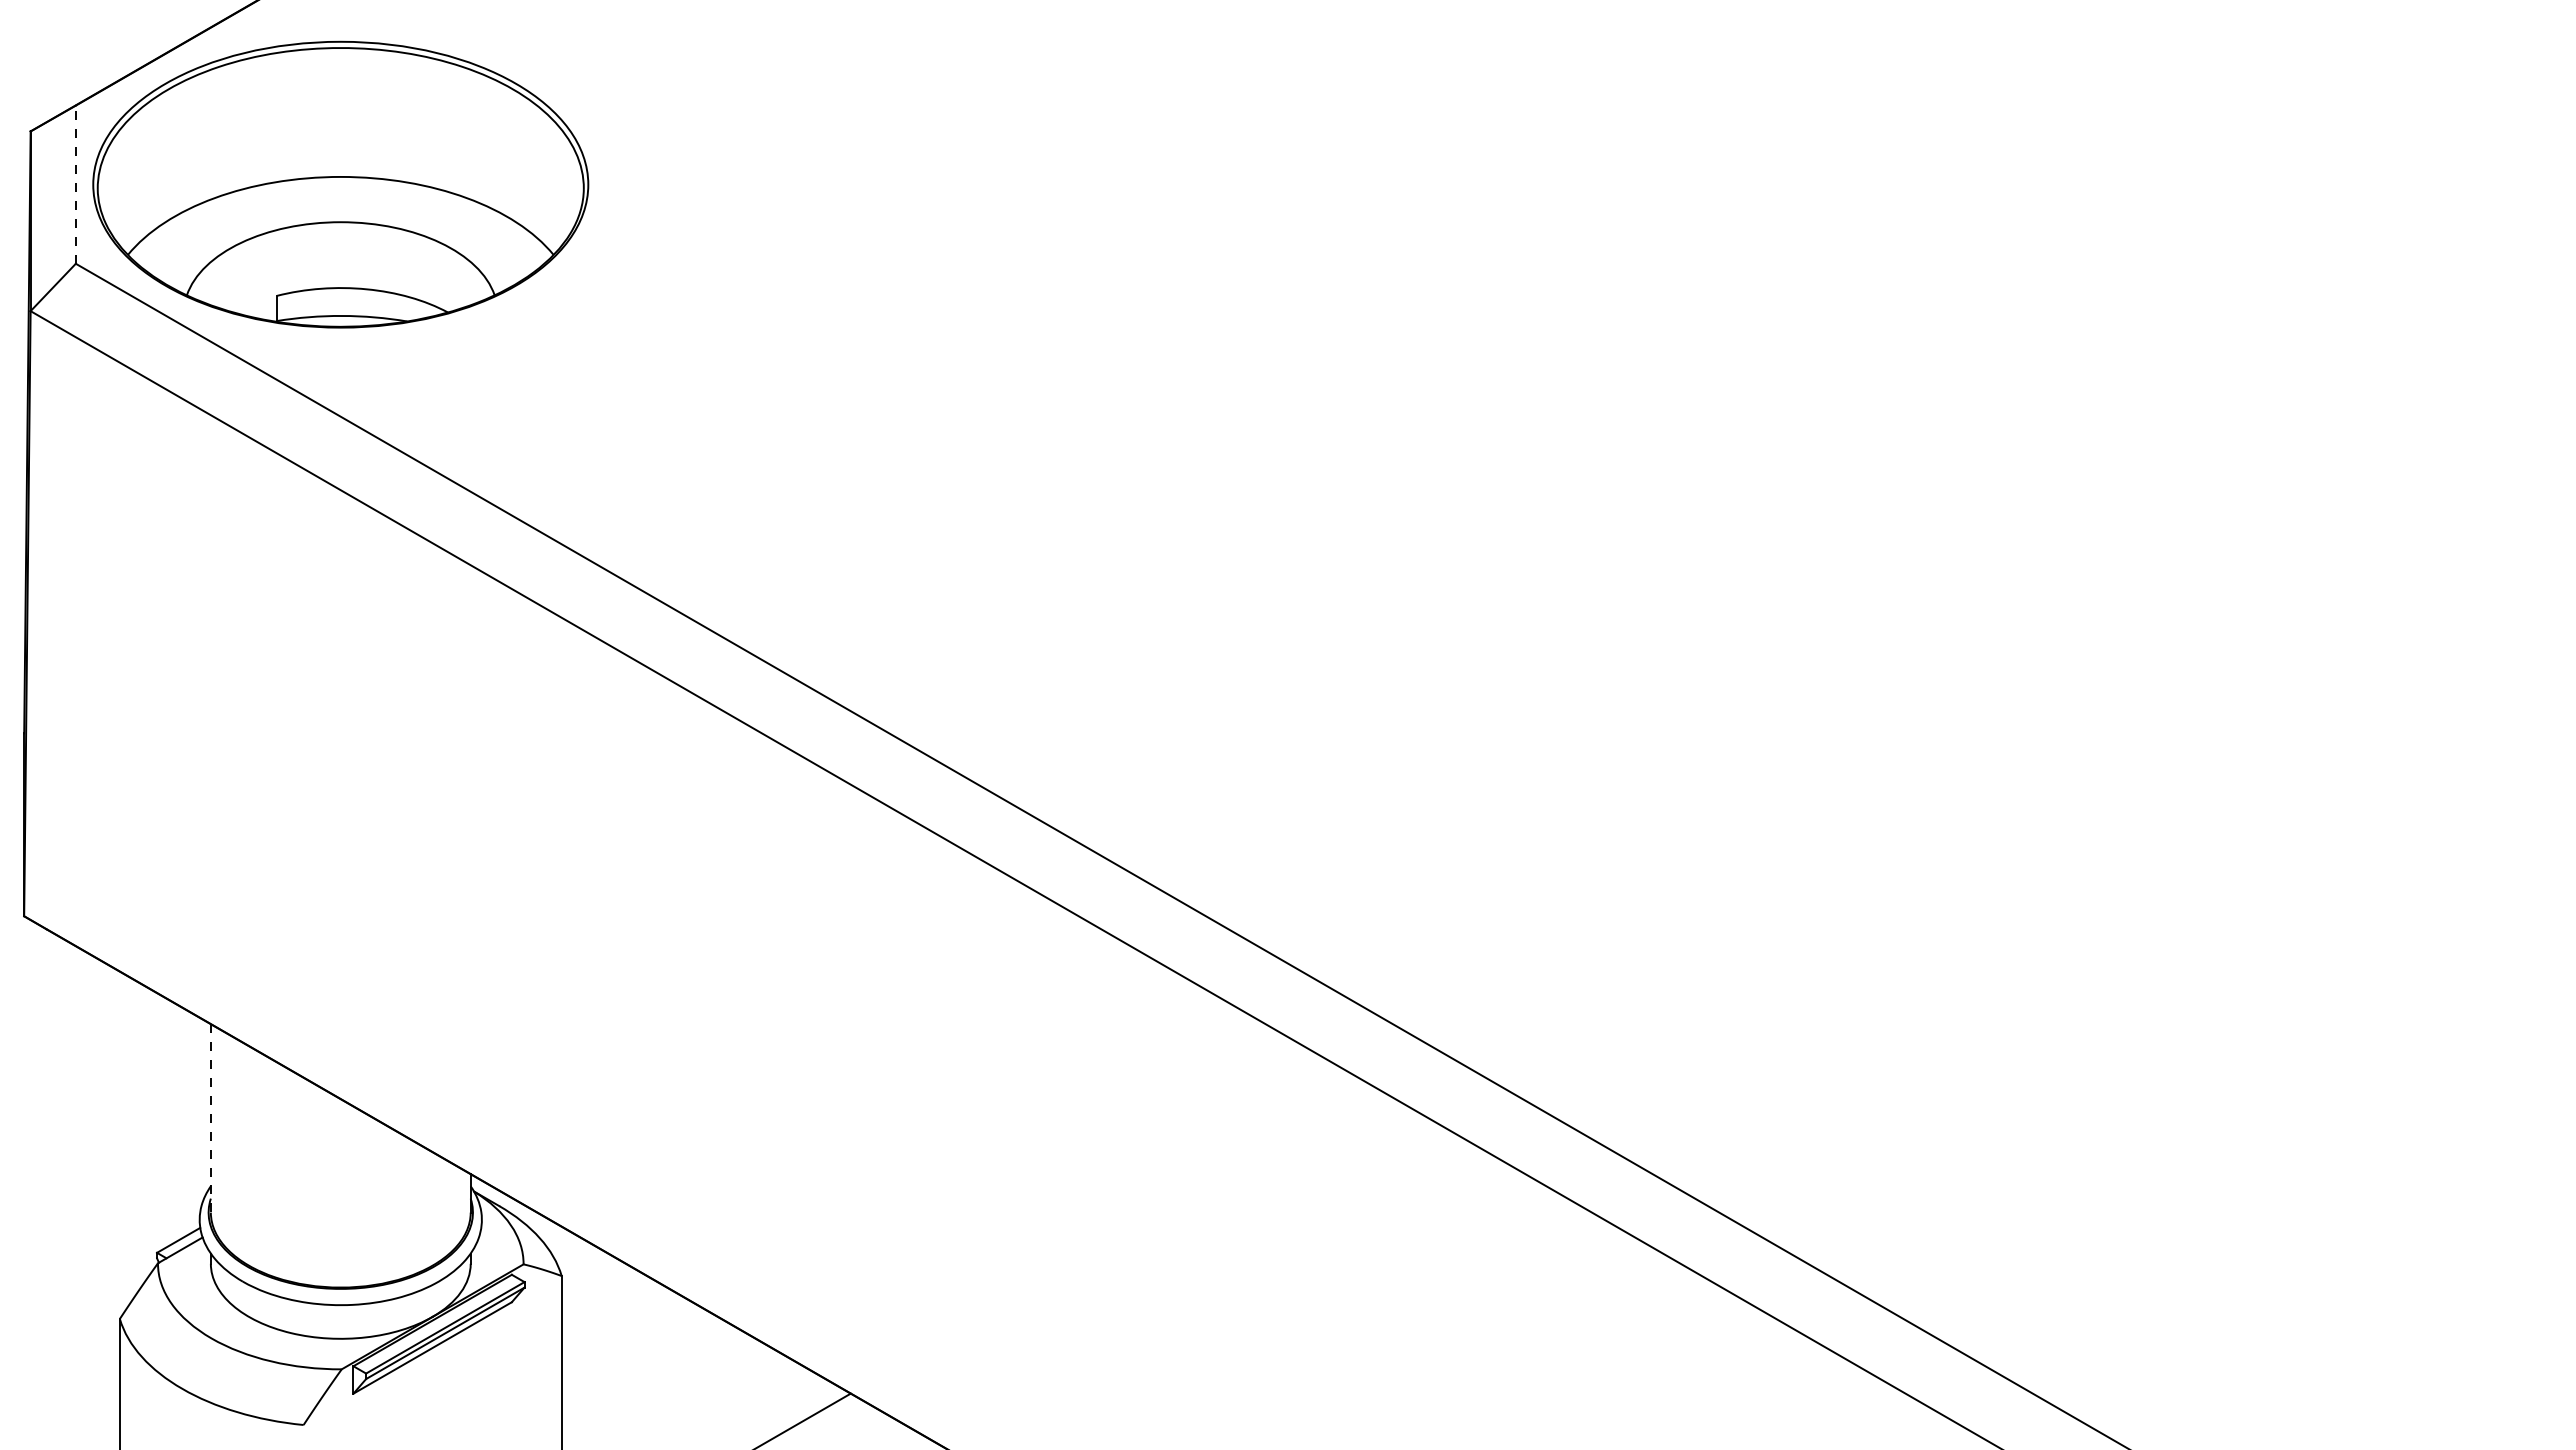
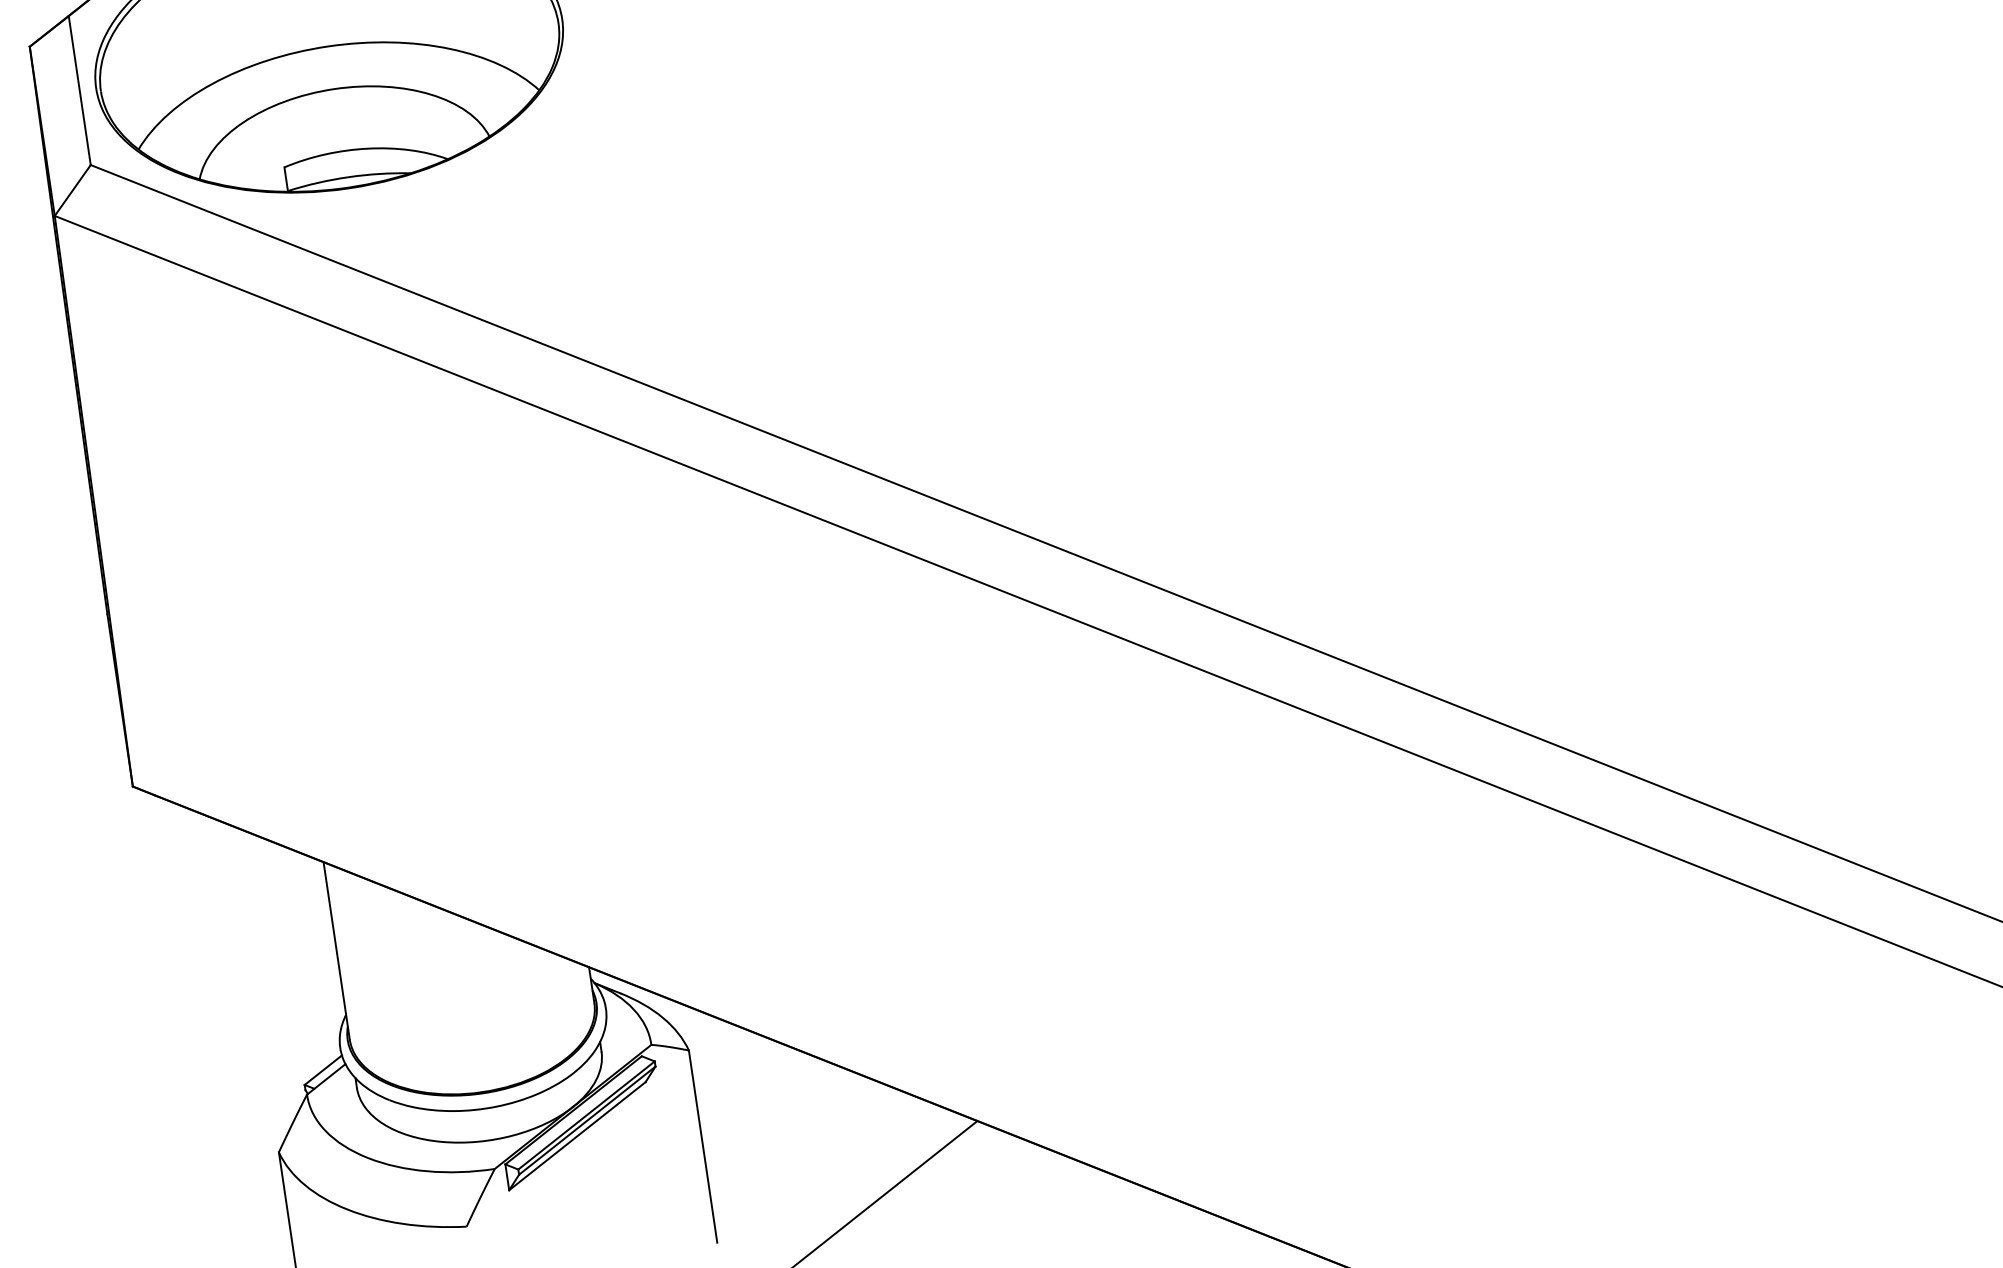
line: (75, 184) -> (79, 90), dashed -> solid
line: (210, 1118) -> (336, 951), dashed -> solid

